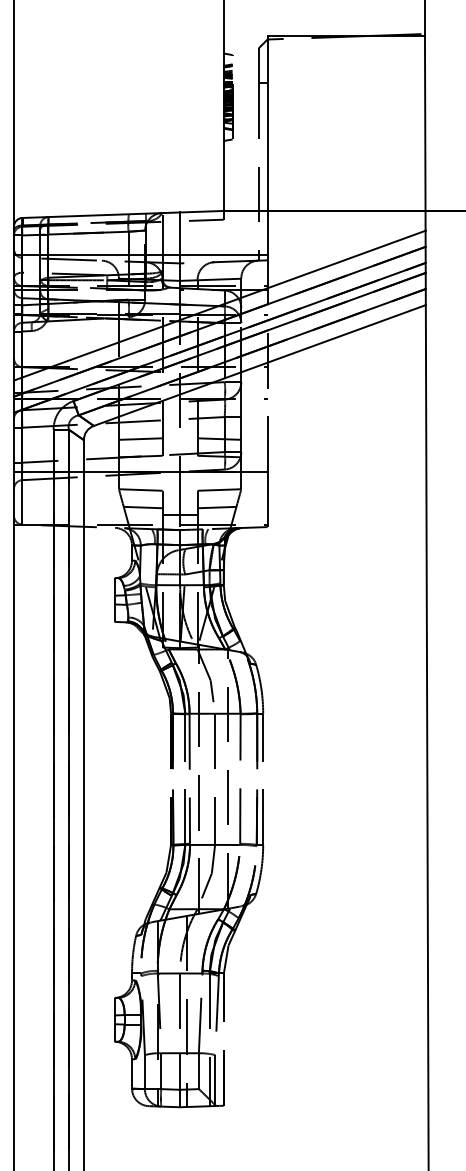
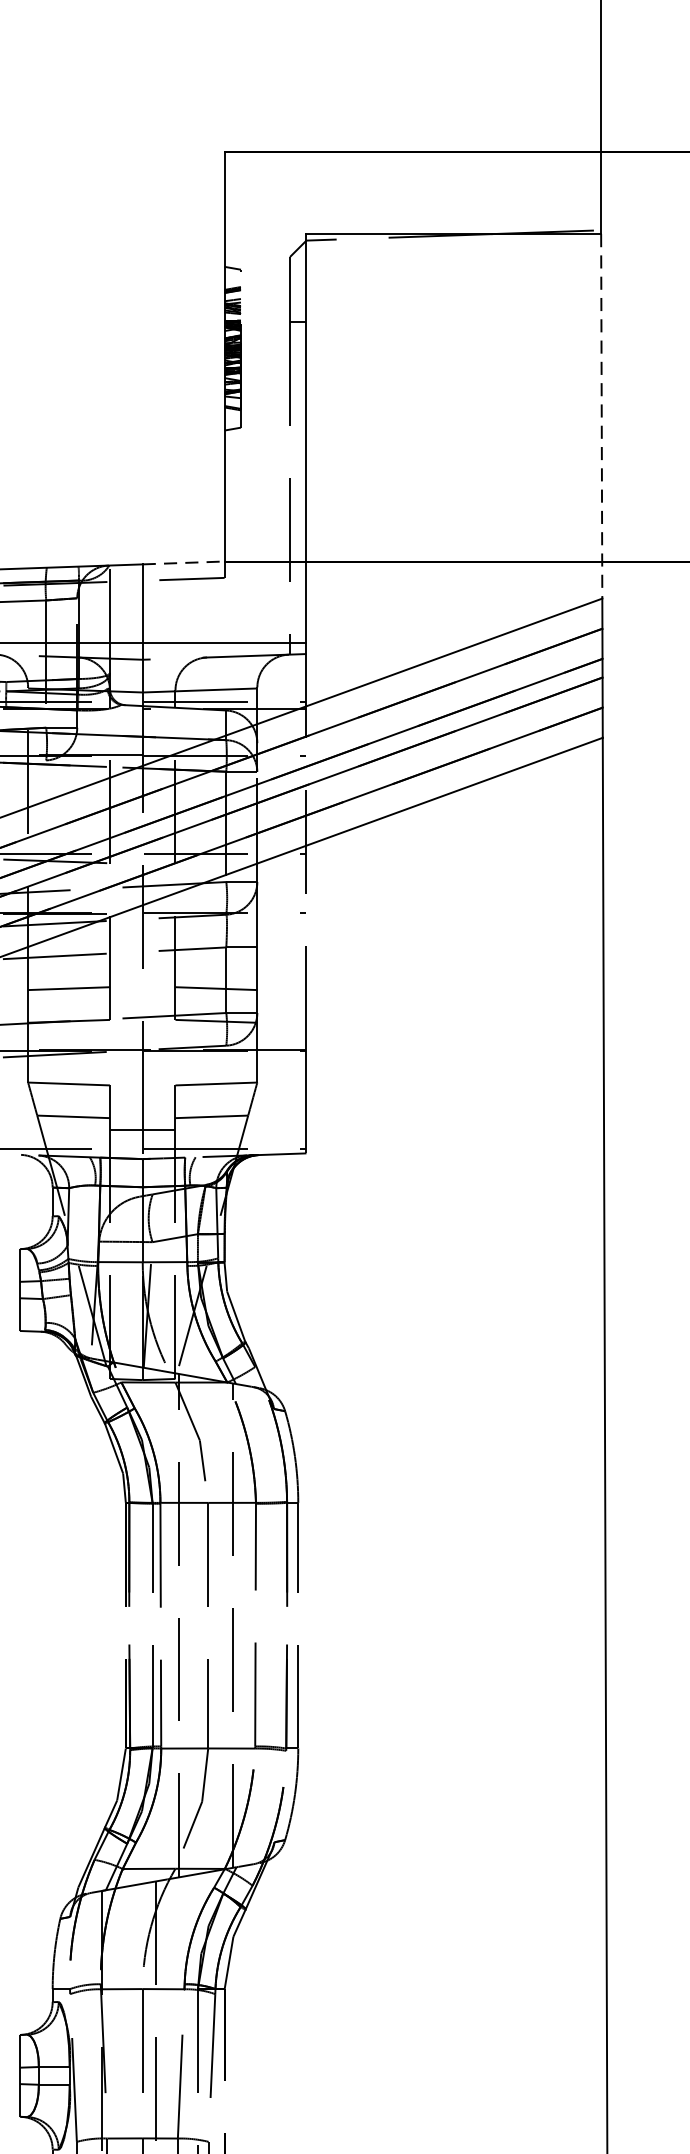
line: (425, 133) -> (602, 416), solid -> dashed
line: (201, 211) -> (182, 562), solid -> dashed

